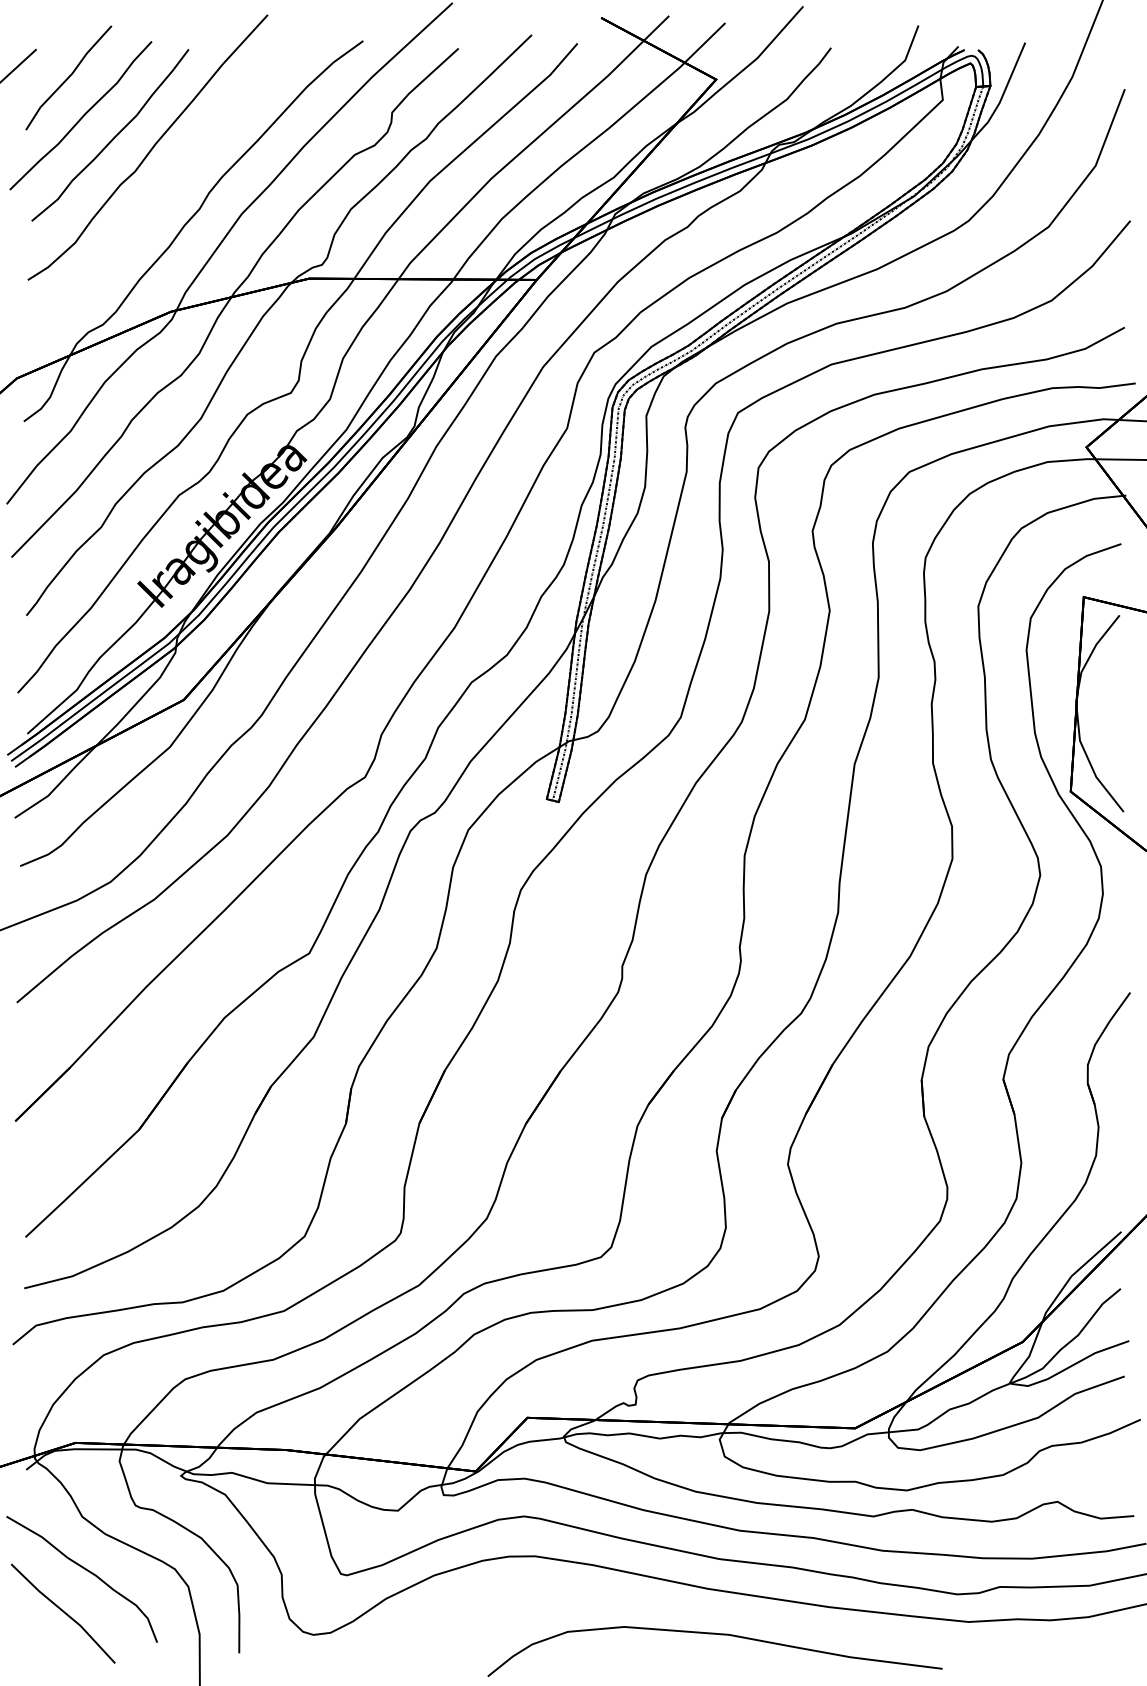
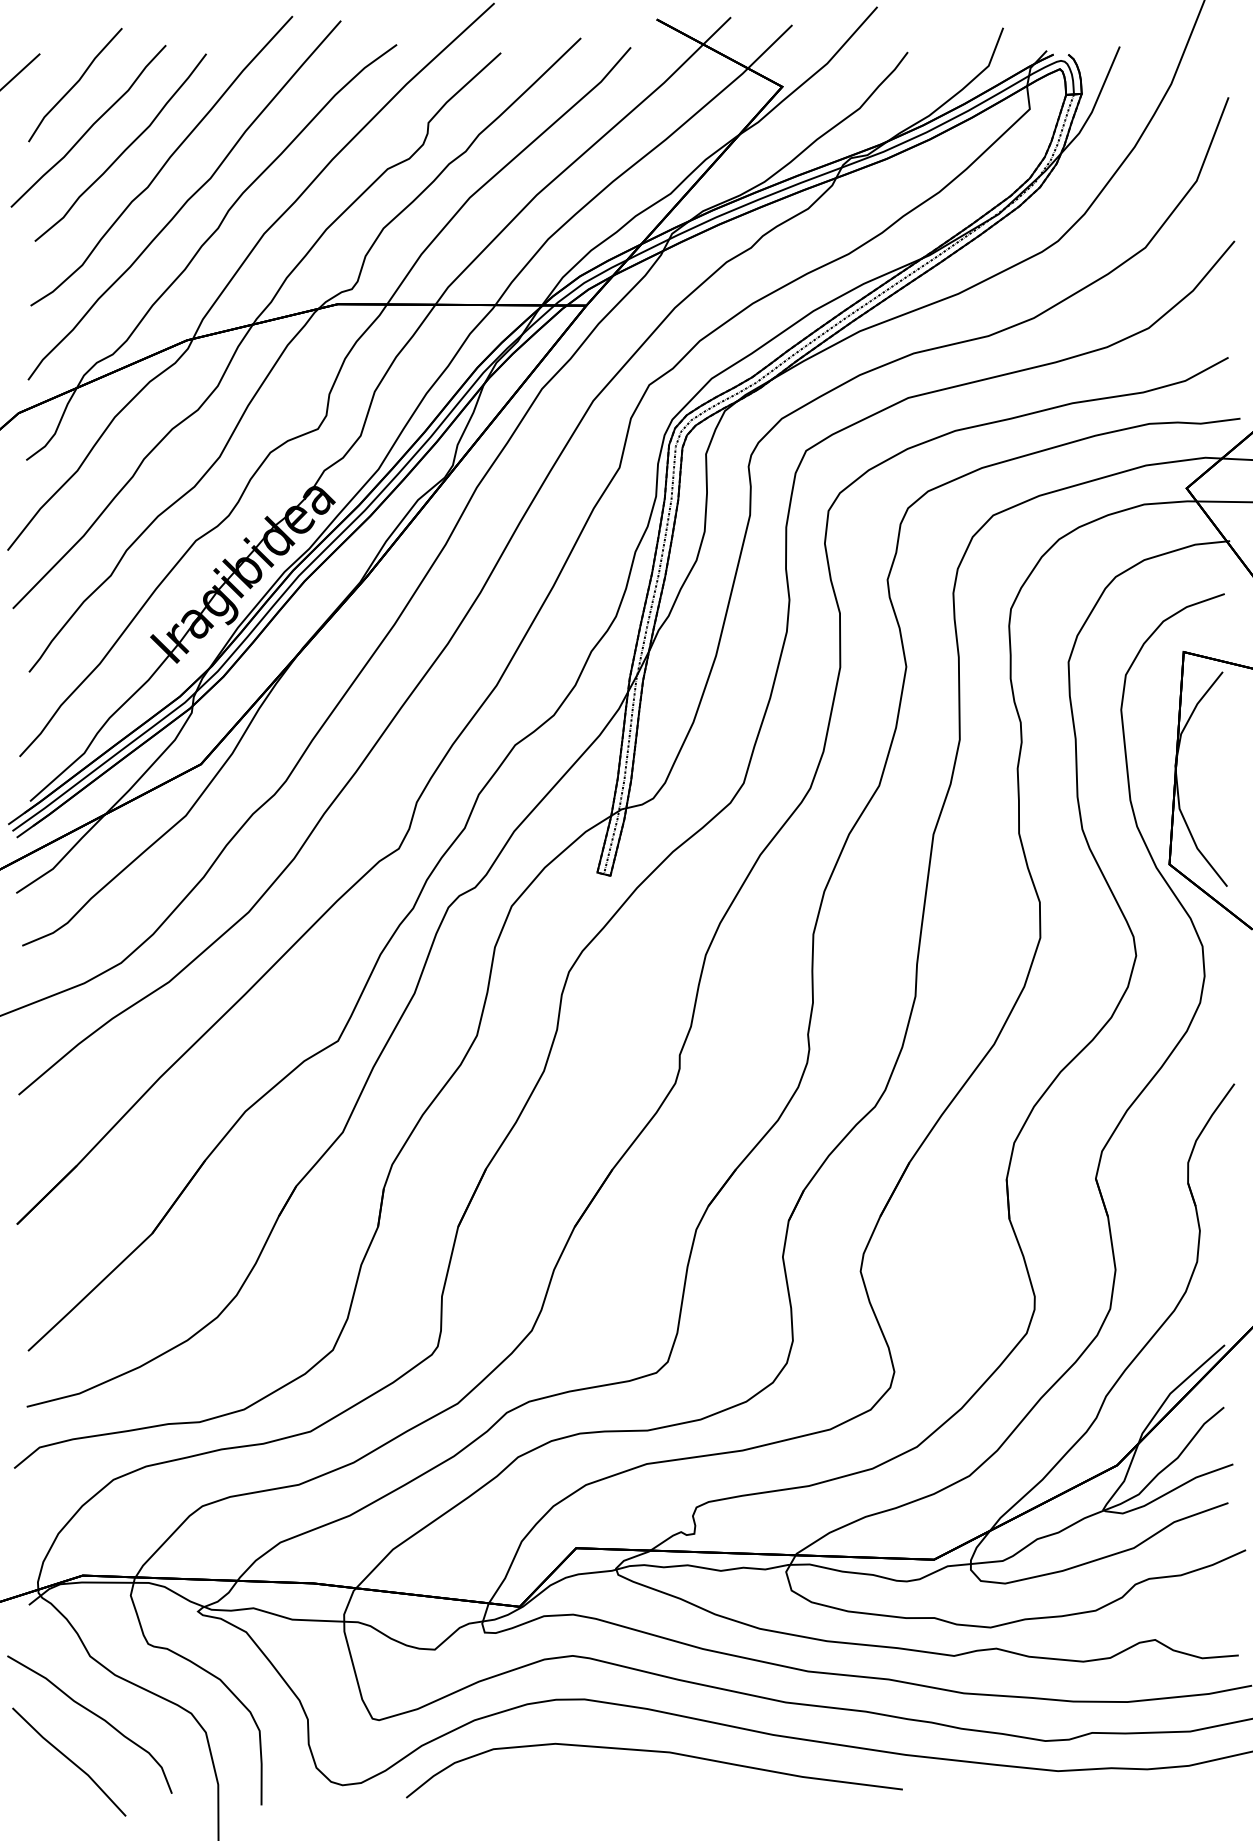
part: (168, 183) -> (184, 200), added
curve: (714, 1634) -> (653, 1752), moved

